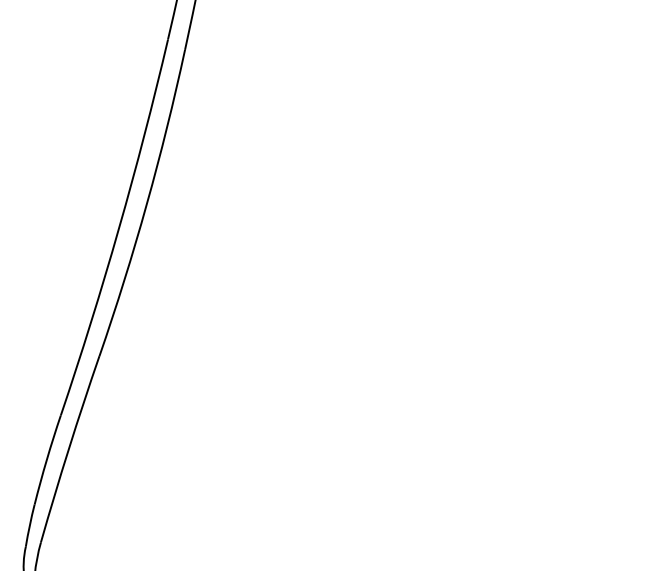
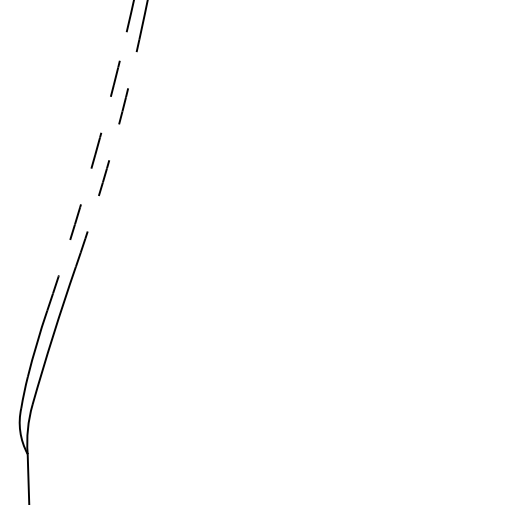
arc: (147, 204) -> (111, 154), solid -> dashed
arc: (119, 228) -> (90, 172), solid -> dashed

